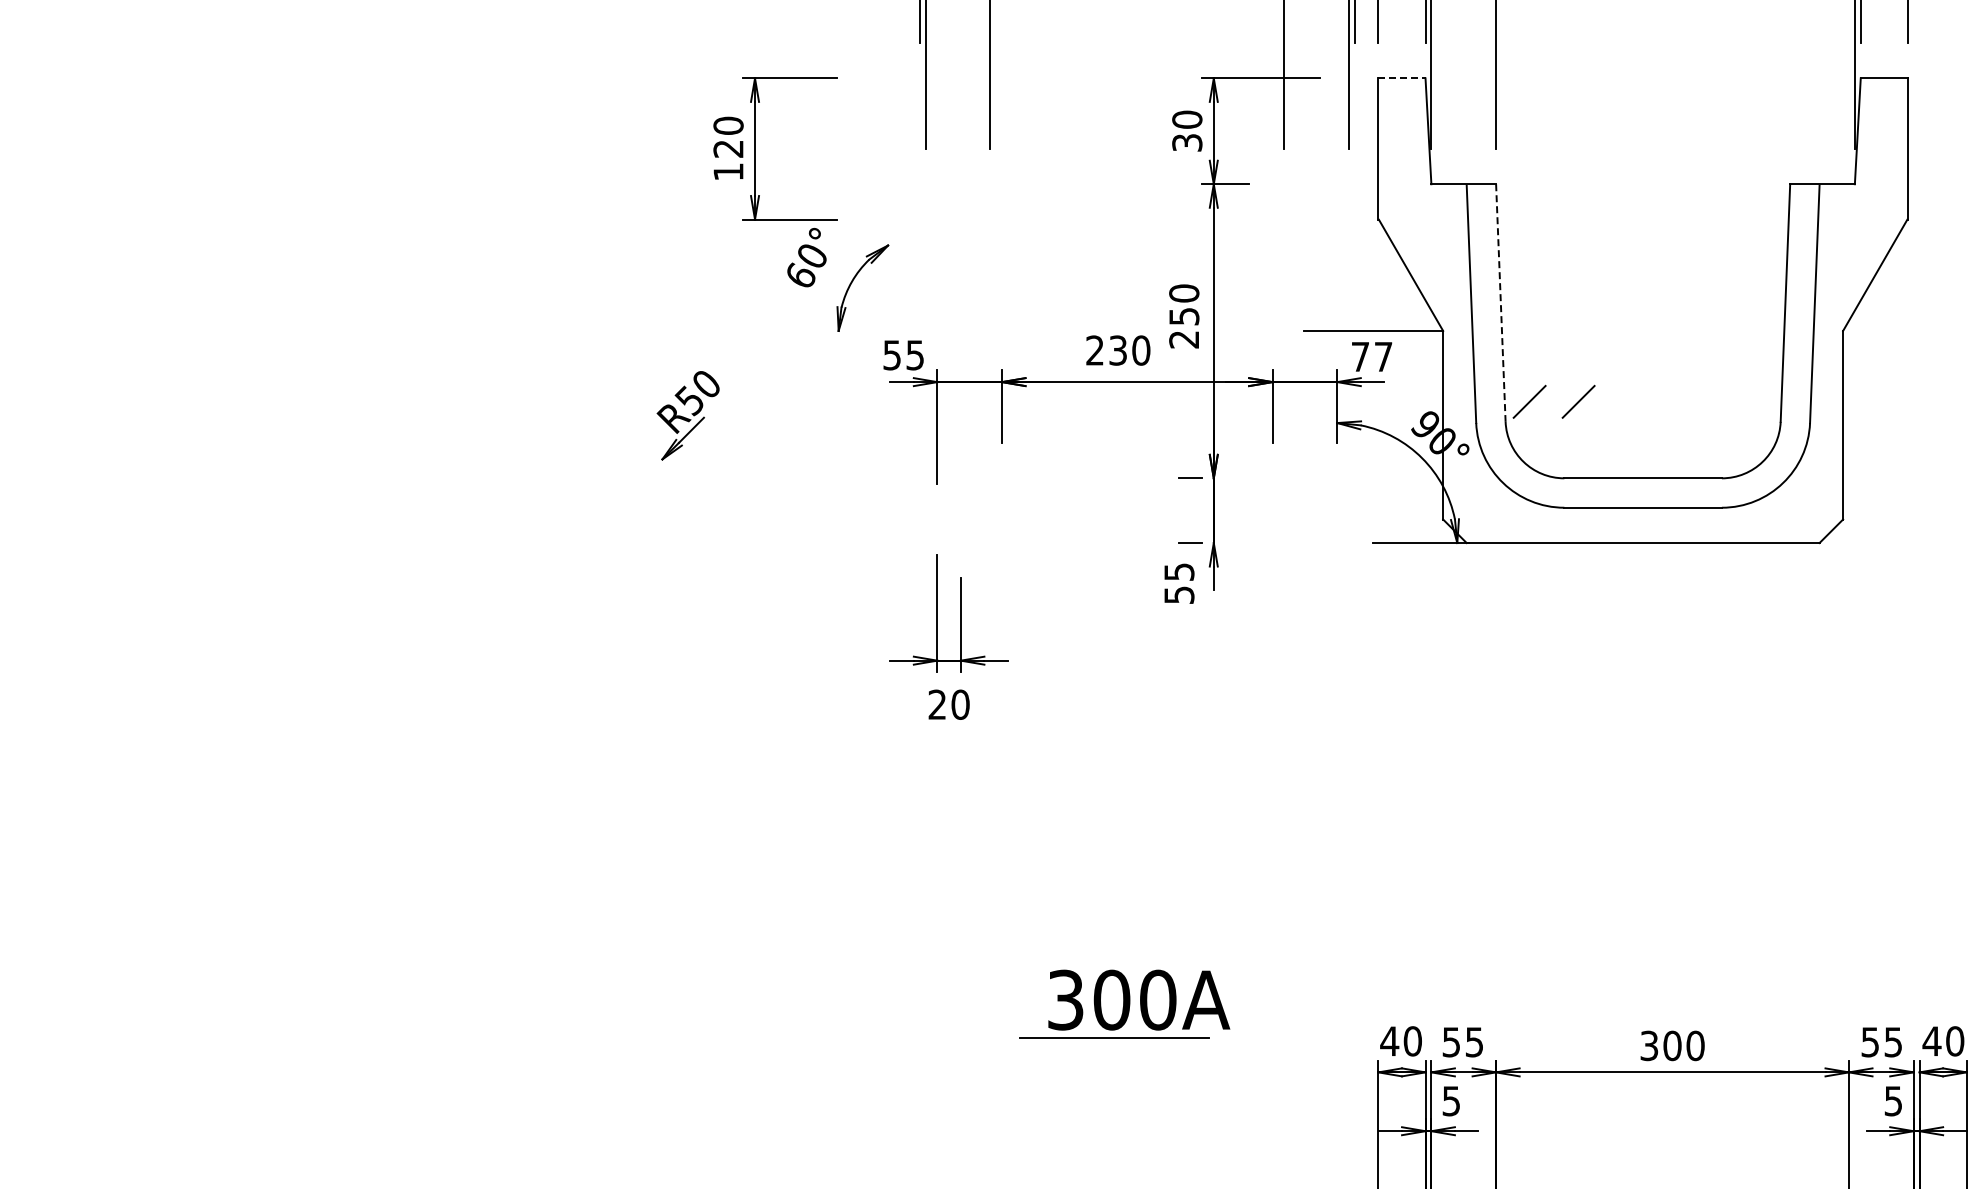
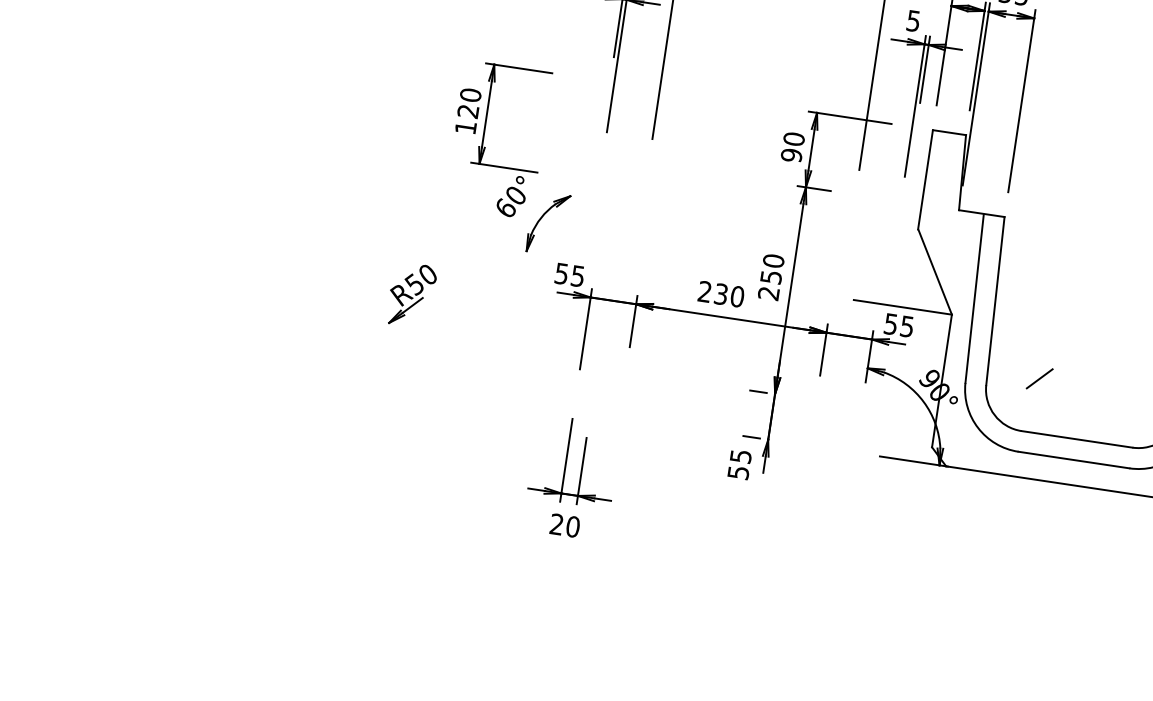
line: (1401, 78) -> (949, 132), dashed -> solid
text: (1187, 142) -> (791, 155), 30 -> 90
line: (1500, 303) -> (995, 301), dashed -> solid
text: (1371, 357) -> (898, 325), 77 -> 55
line: (1529, 401) -> (1005, 373), removed

